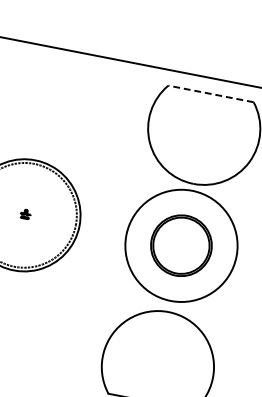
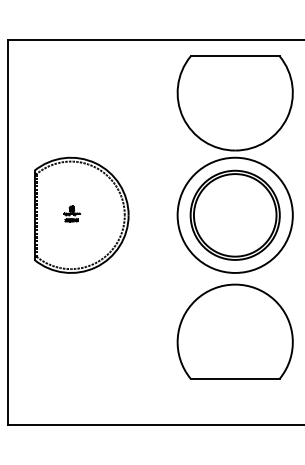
line: (211, 94) -> (235, 56), dashed -> solid
part: (25, 213) -> (71, 213), size x1.67
part: (180, 244) -> (234, 214), size x1.43

